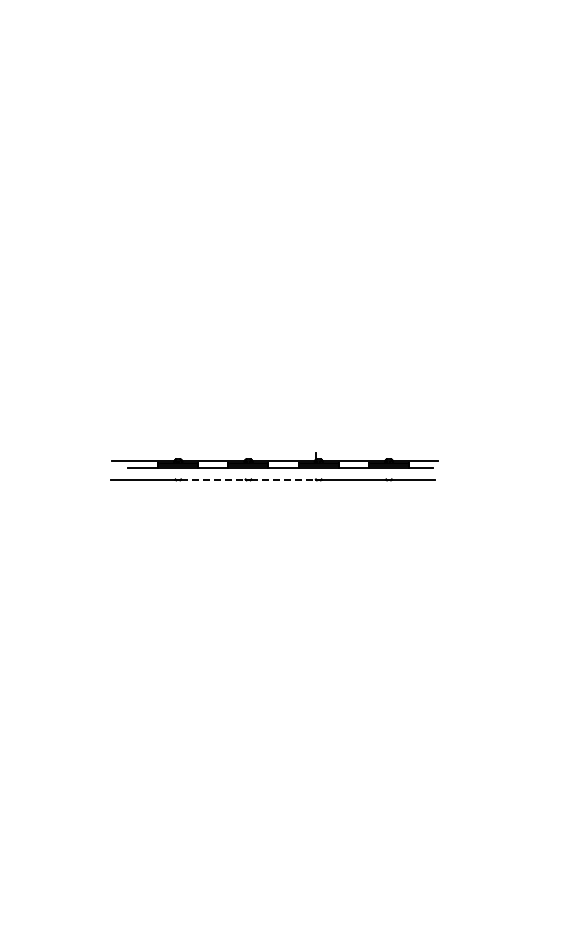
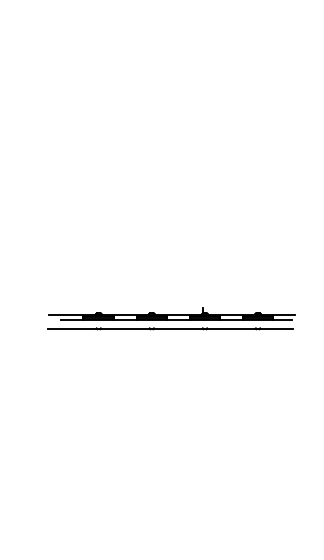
line: (213, 479) -> (125, 328), dashed -> solid
line: (284, 479) -> (179, 328), dashed -> solid

